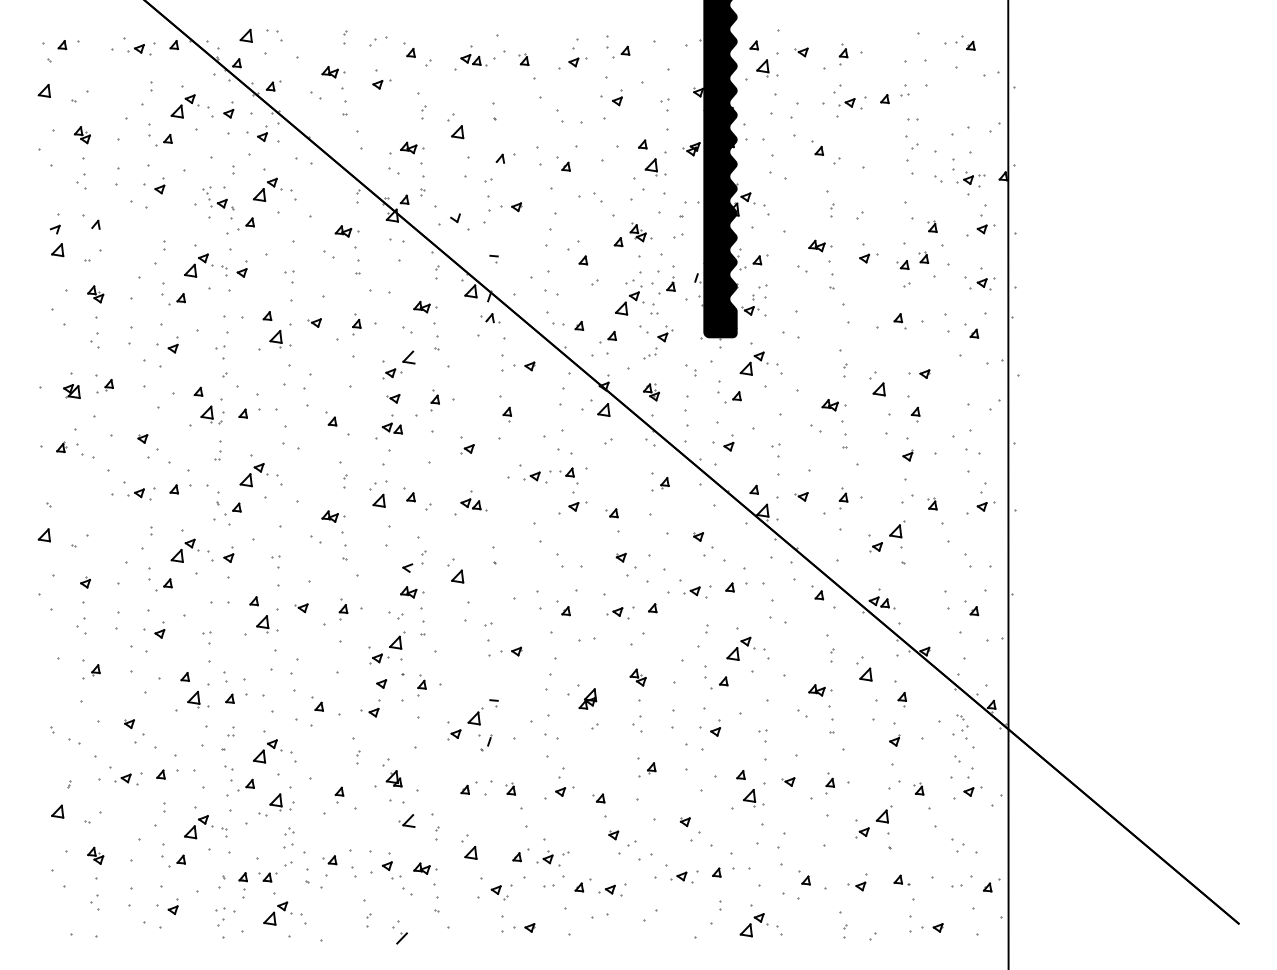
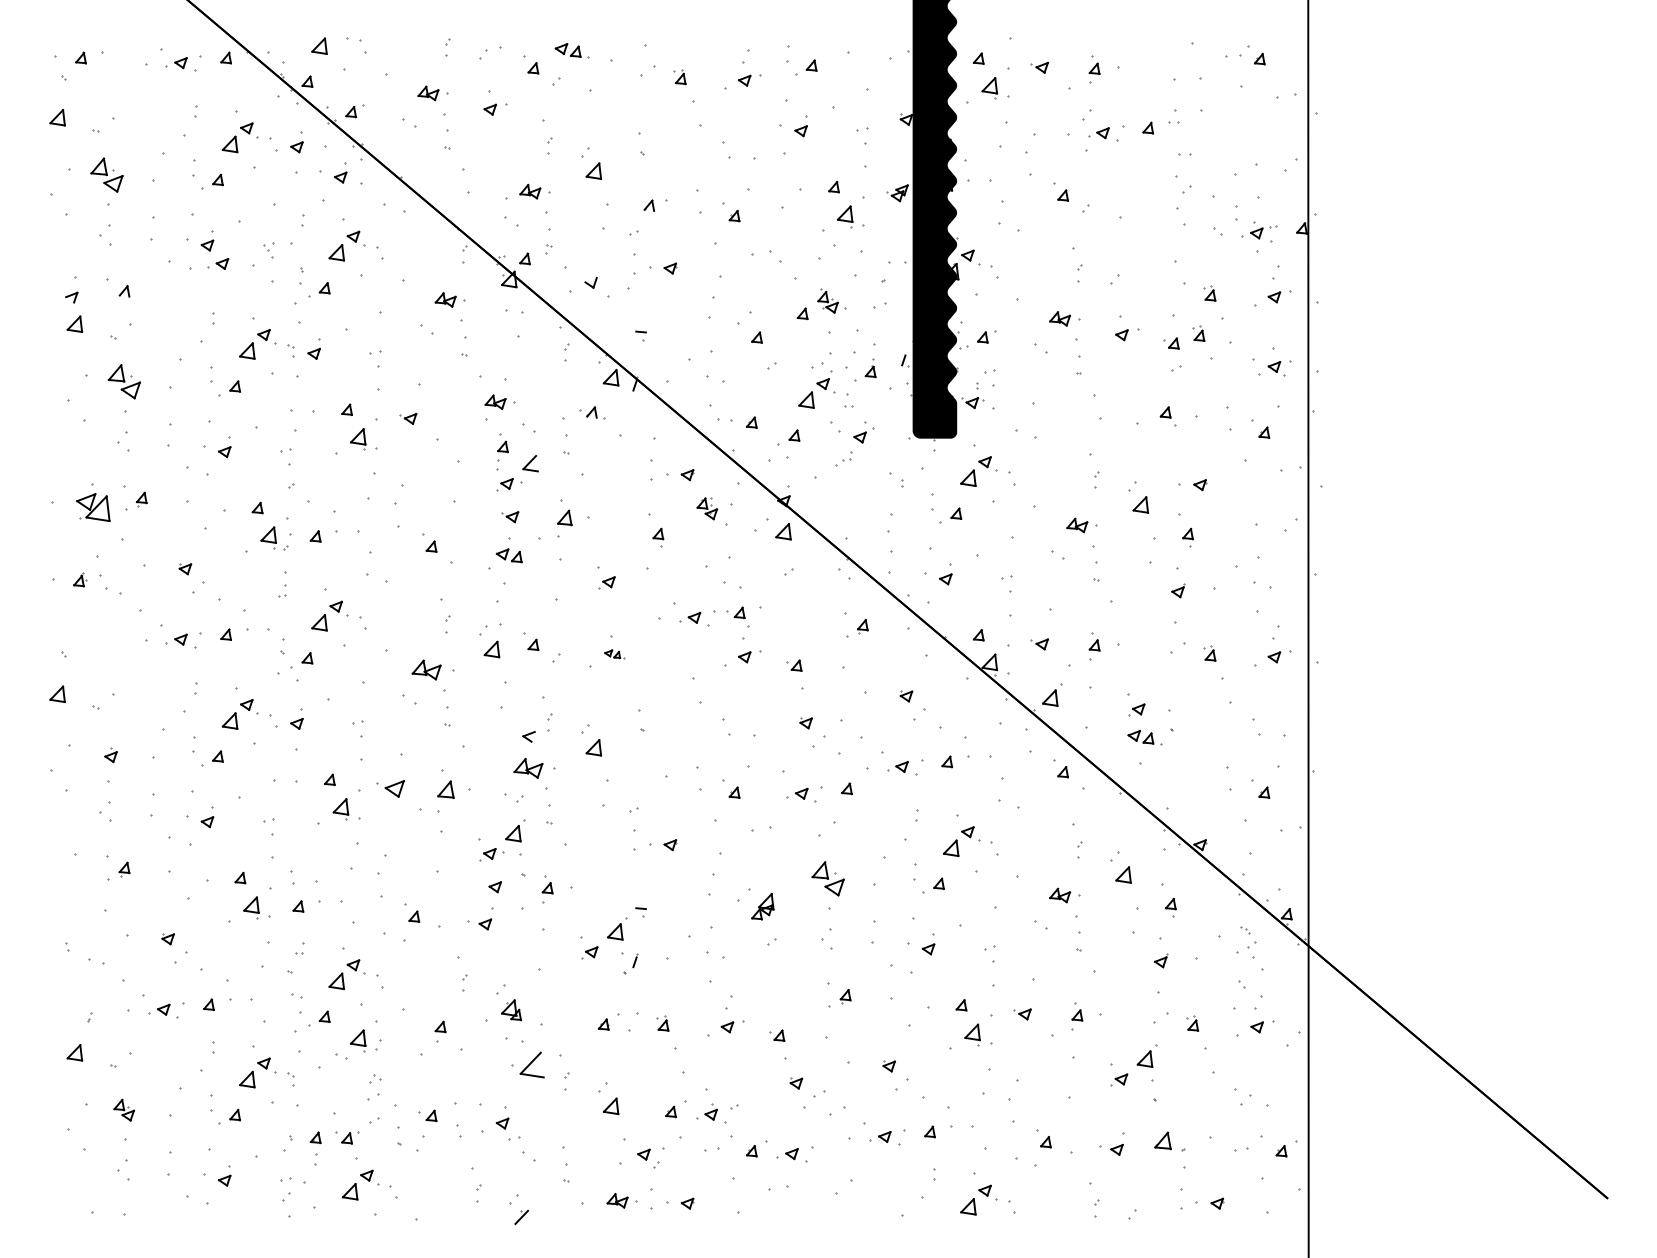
part: (473, 59) -> (571, 50), moved
part: (82, 134) -> (106, 174), size x1.6
part: (219, 203) -> (218, 263), moved
part: (95, 294) -> (123, 381), size x1.6
part: (425, 306) -> (499, 401), moved
part: (490, 318) -> (592, 412), moved
part: (356, 324) -> (502, 447), moved
part: (72, 391) -> (93, 507), size x1.6
part: (651, 392) -> (707, 508), moved
part: (435, 399) -> (564, 518), size x1.4
part: (473, 504) -> (614, 654), size x0.6
part: (333, 516) -> (432, 669), size x1.4
part: (897, 528) -> (1052, 694), moved
part: (411, 591) -> (534, 767), size x1.4
part: (882, 602) -> (1144, 737), moved
part: (300, 607) -> (390, 788), size x1.6
part: (343, 609) -> (445, 790), size x1.6
part: (637, 677) -> (827, 878), size x1.6
part: (406, 820) -> (527, 1064), size x1.6
part: (425, 868) -> (621, 1200), moved
part: (901, 879) -> (1169, 1141), size x1.6

